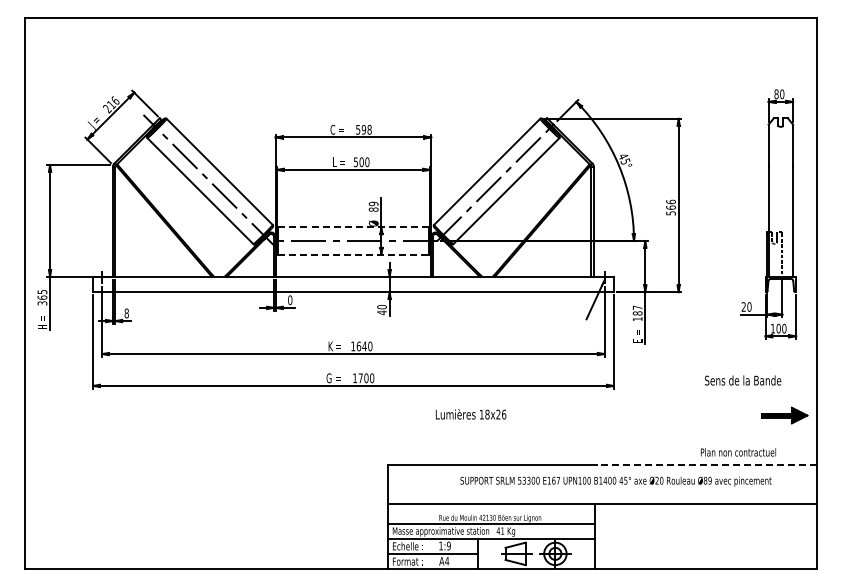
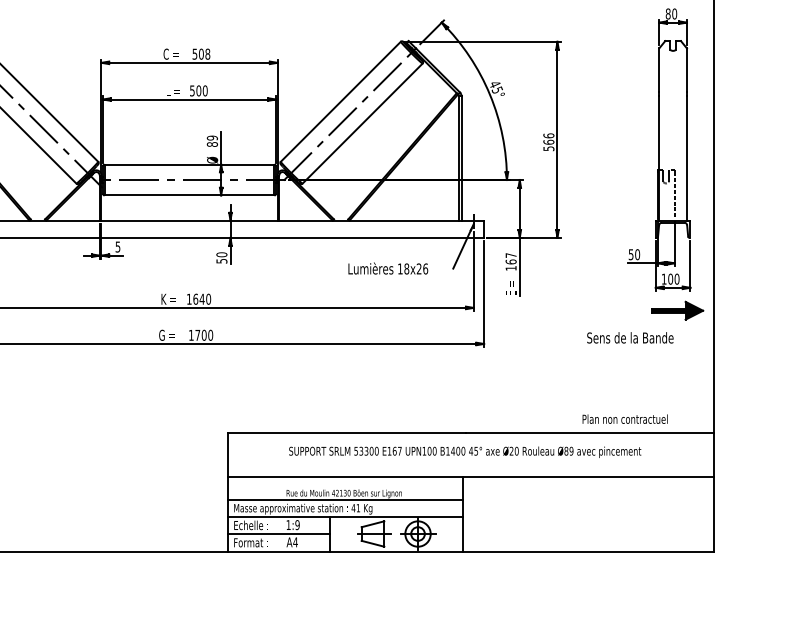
text: (363, 129) -> (200, 53), 598 -> 508
line: (352, 227) -> (188, 164), dashed -> solid
line: (353, 254) -> (189, 195), dashed -> solid
text: (290, 300) -> (118, 247), 0 -> 5
text: (743, 306) -> (630, 254), 20 -> 50
text: (381, 312) -> (221, 260), 40 -> 50
text: (637, 313) -> (510, 262), 187 -> 167
text: (471, 414) -> (388, 268), moved
part: (784, 415) -> (677, 310), moved
line: (707, 464) -> (590, 432), dashed -> solid
text: (615, 481) -> (464, 452), moved

